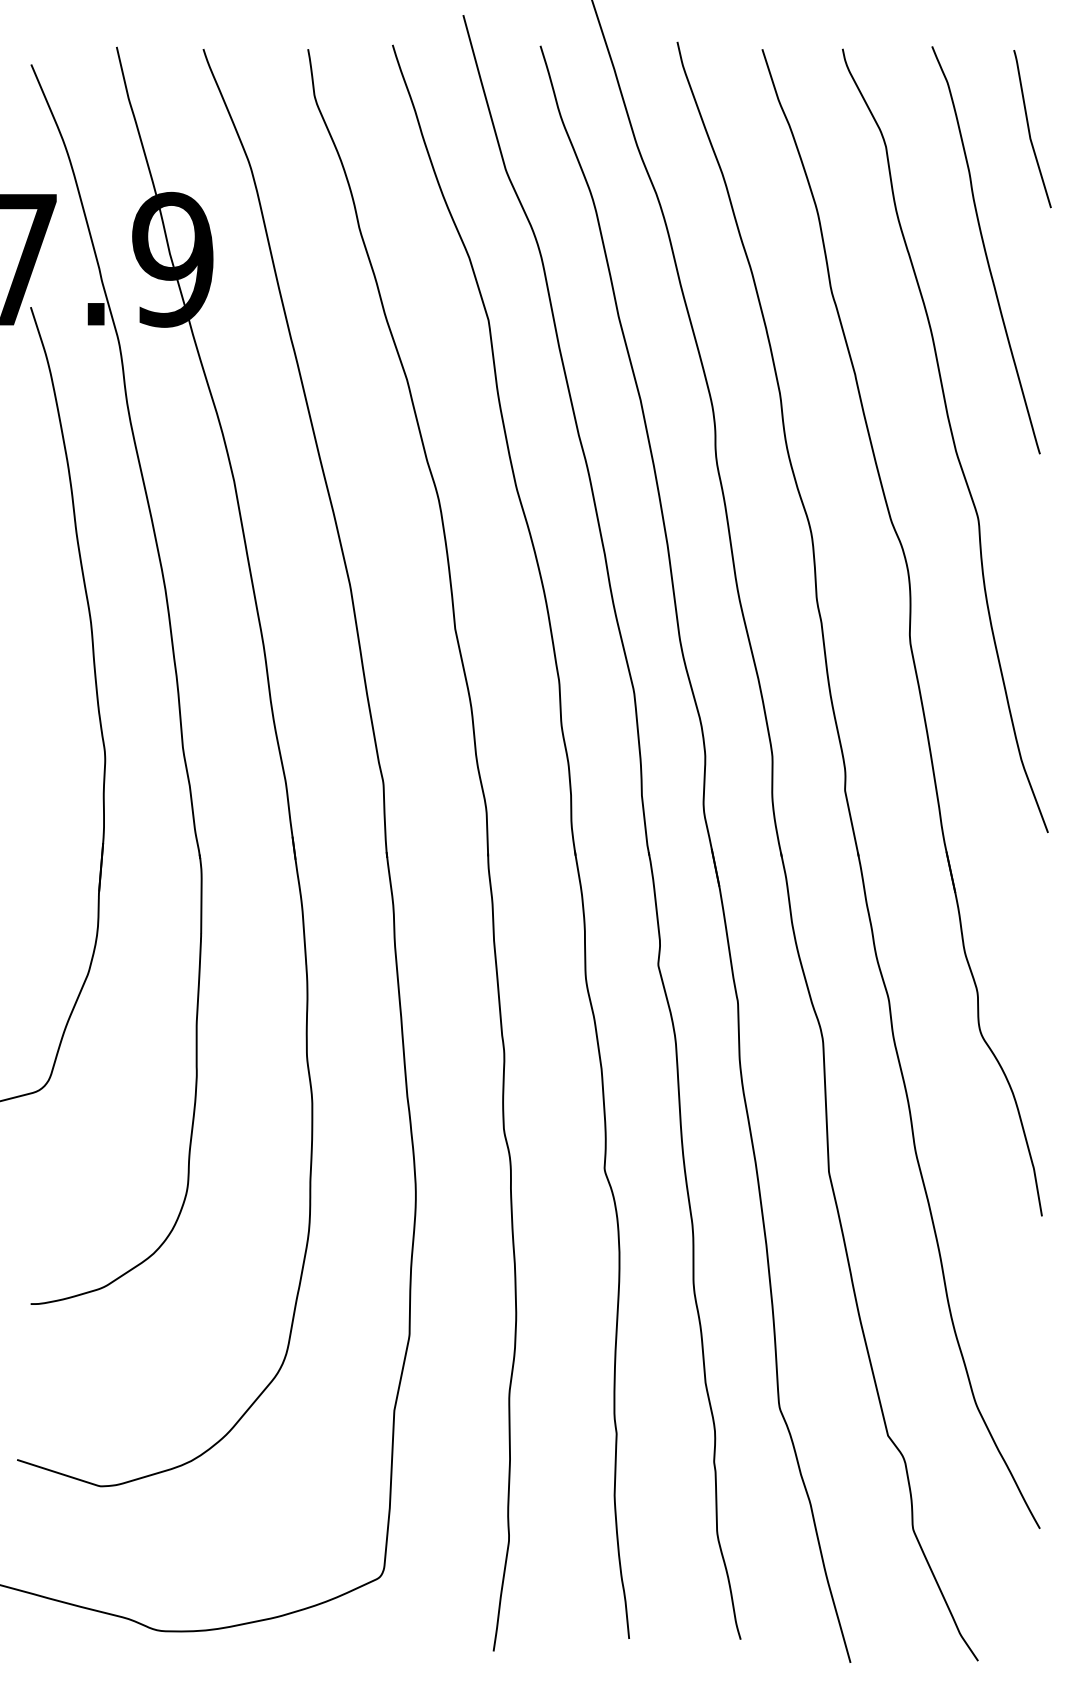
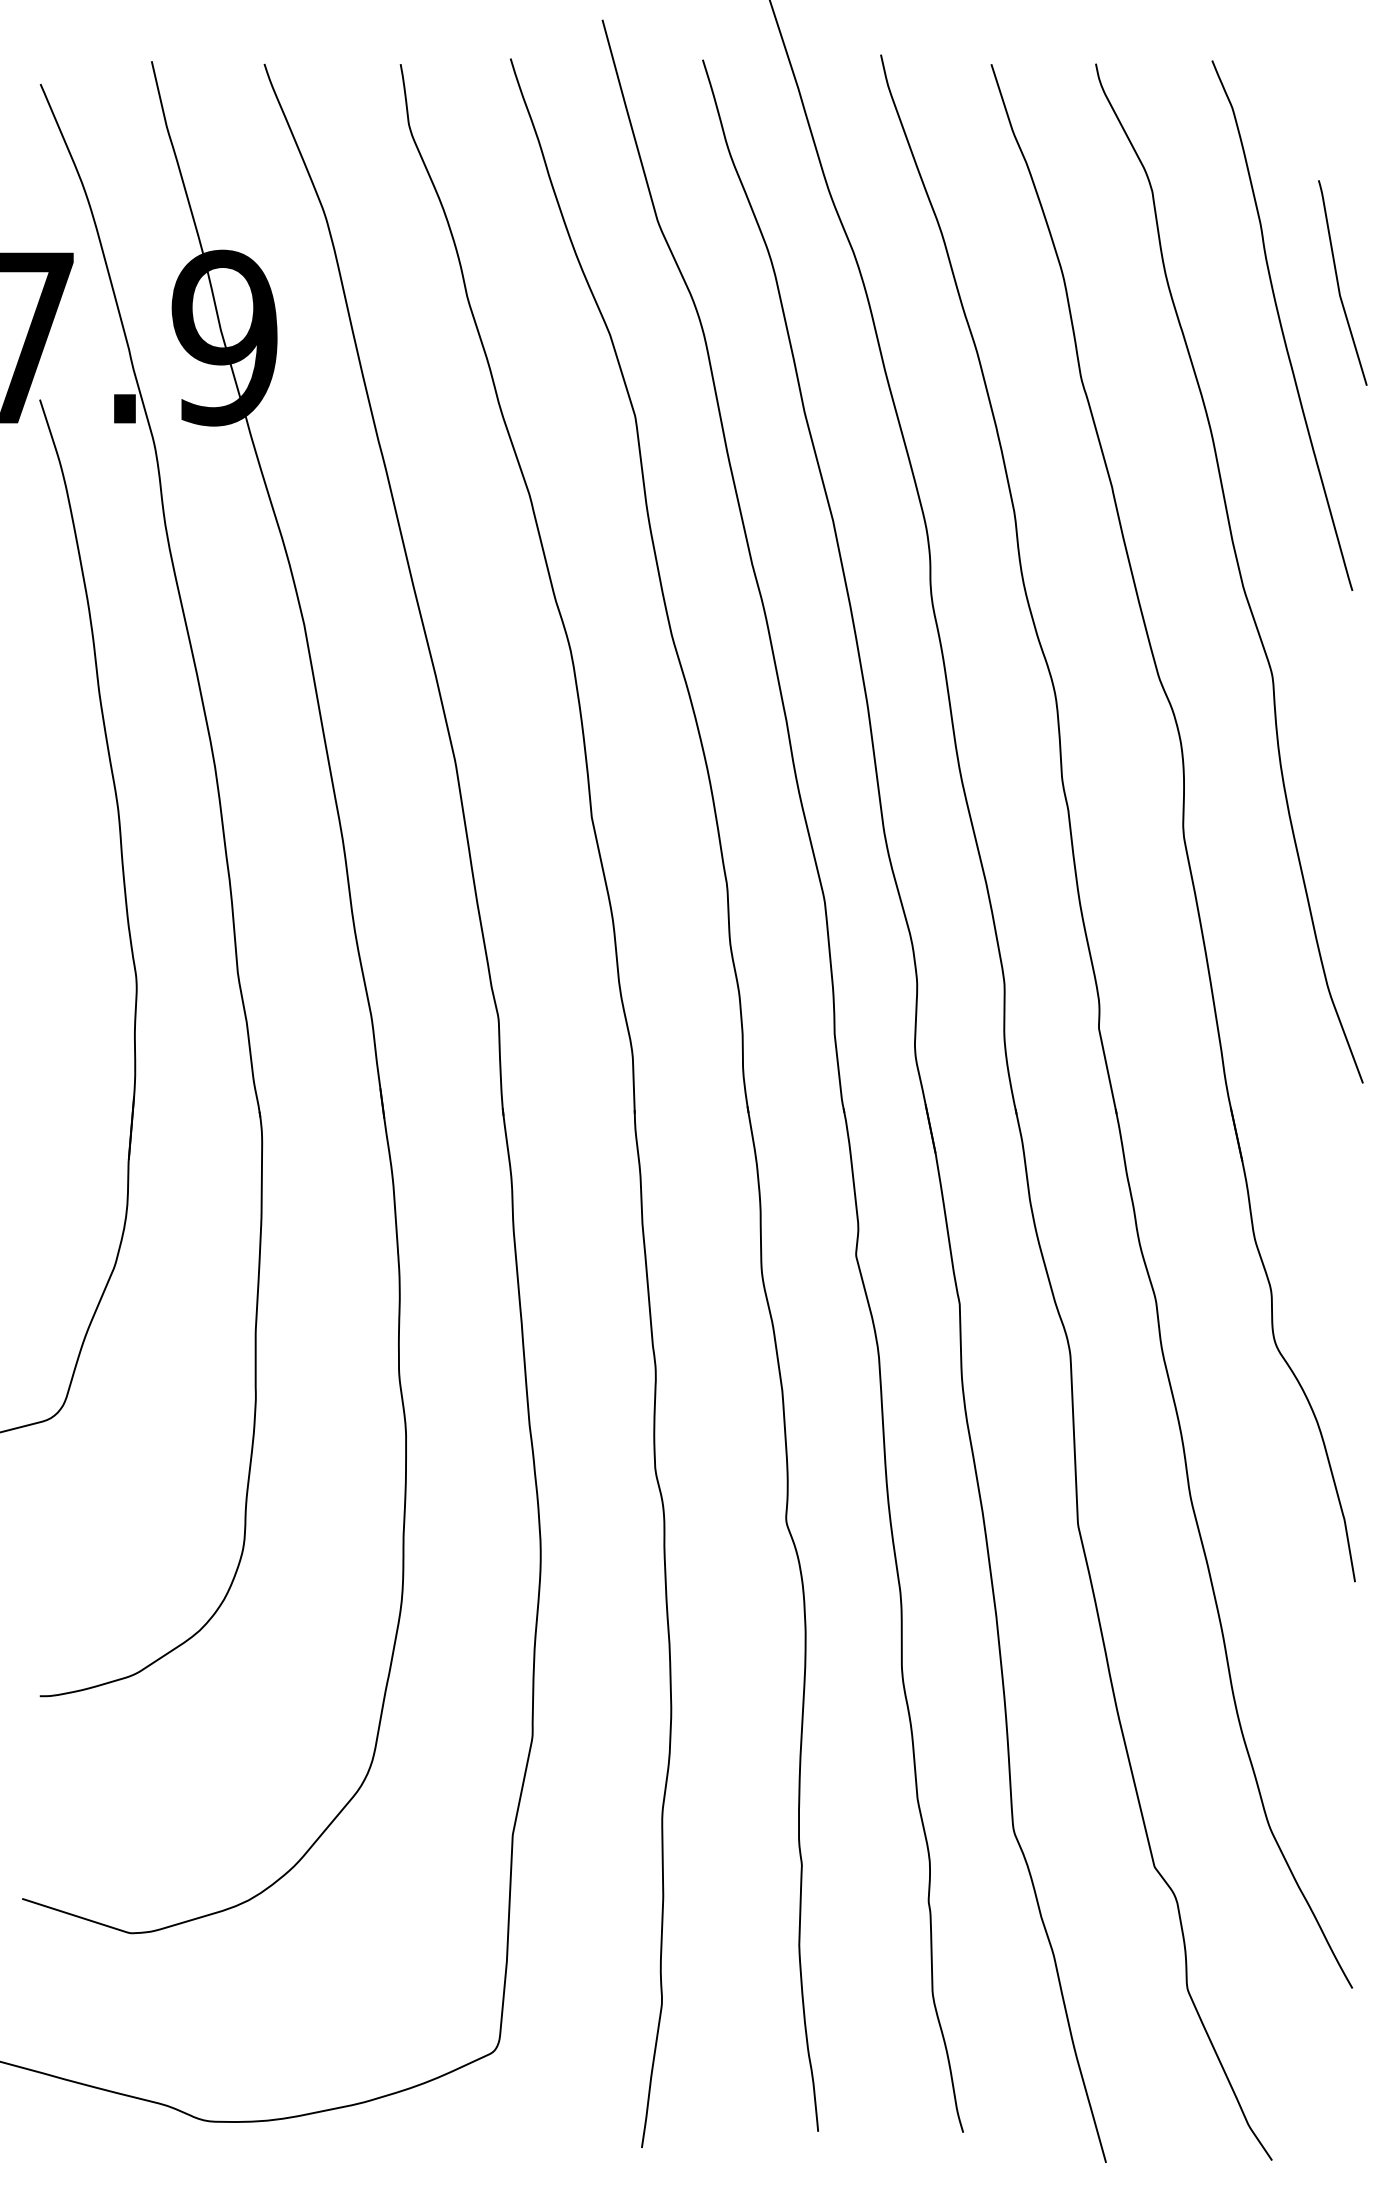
curve: (1029, 128) -> (1338, 282), moved

